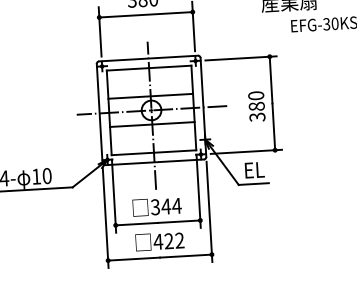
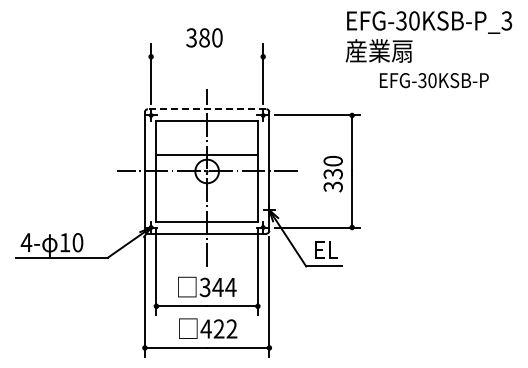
line: (145, 14) -> (206, 56), removed
line: (148, 58) -> (206, 109), solid -> dashed
text: (256, 106) -> (332, 173), 380 -> 330
line: (151, 124) -> (206, 188), removed

